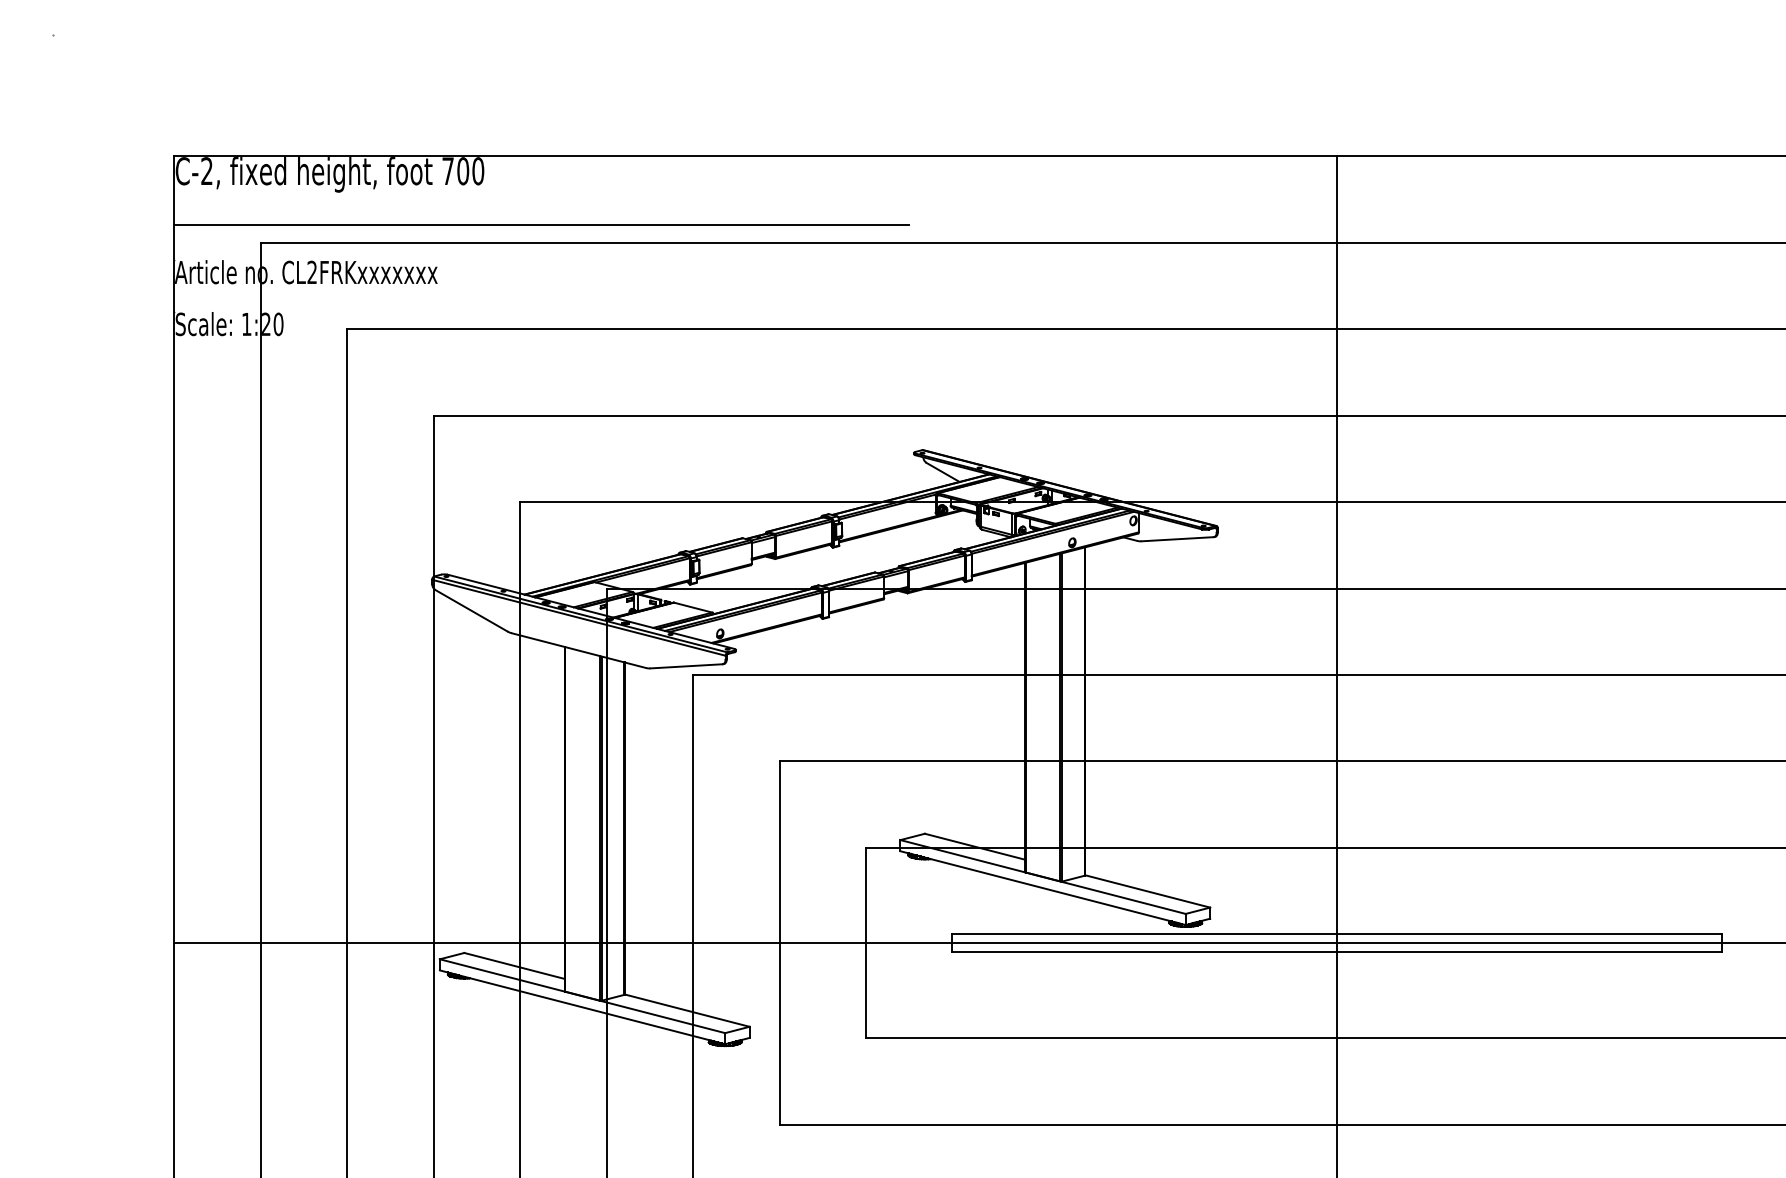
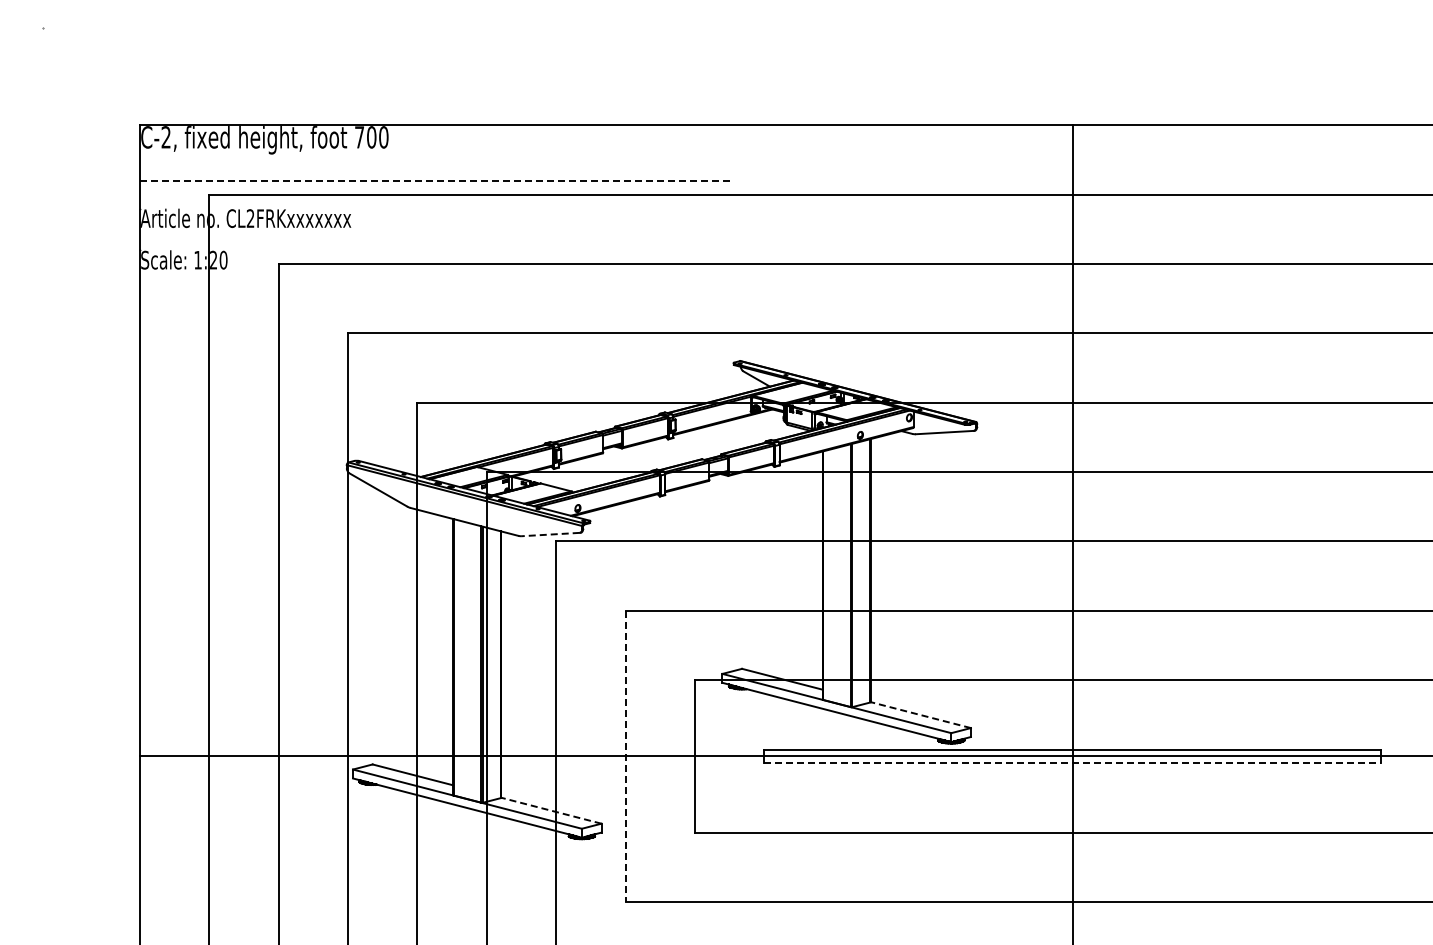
line: (541, 224) -> (434, 180), solid -> dashed
line: (686, 666) -> (550, 534), solid -> dashed
line: (1147, 891) -> (920, 715), solid -> dashed
line: (779, 943) -> (625, 756), solid -> dashed
line: (1336, 951) -> (1072, 763), solid -> dashed
line: (687, 1010) -> (551, 810), solid -> dashed

